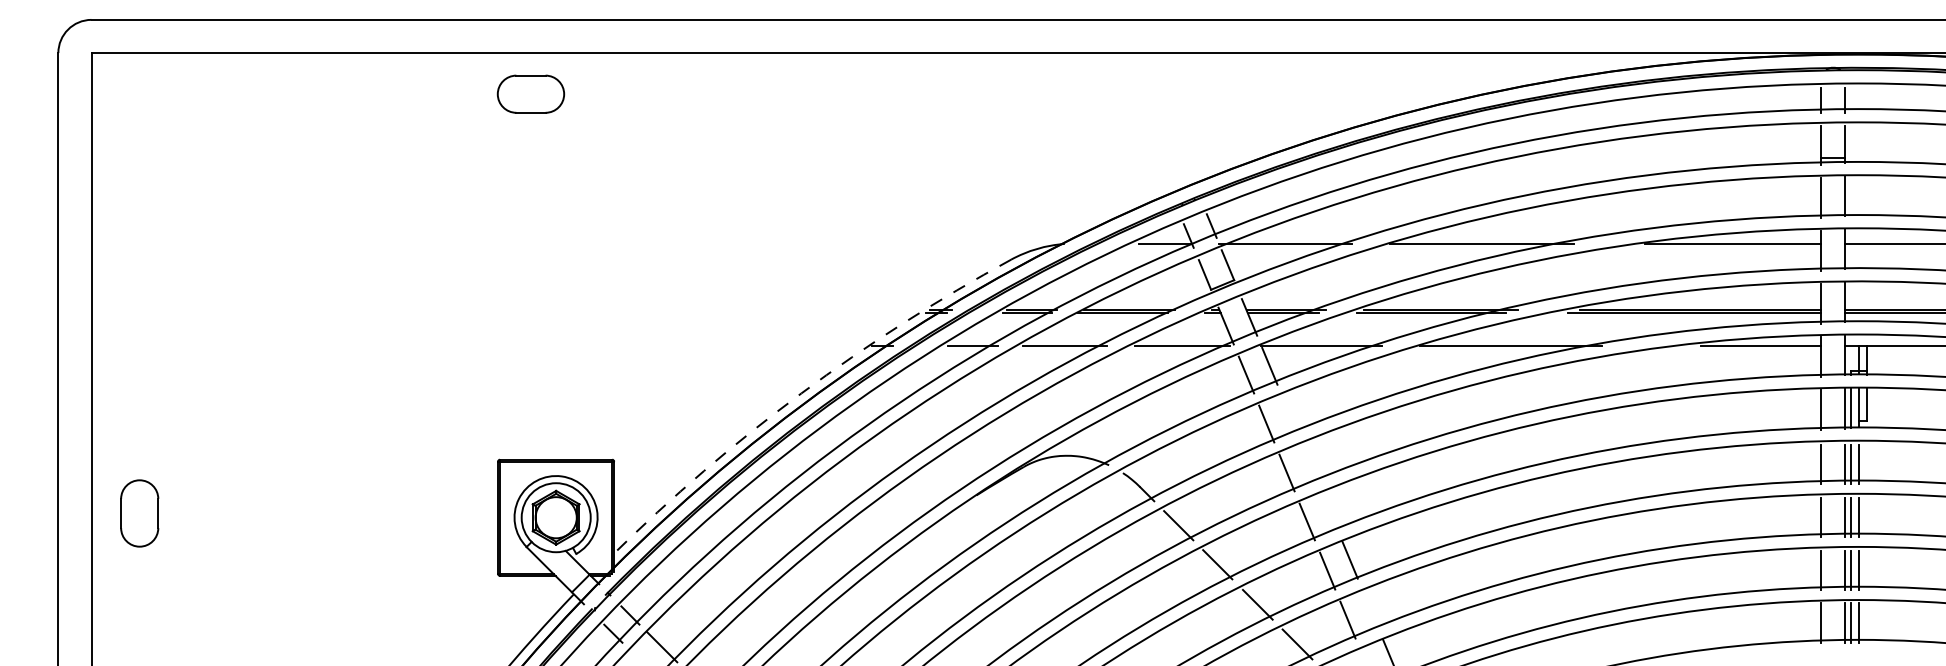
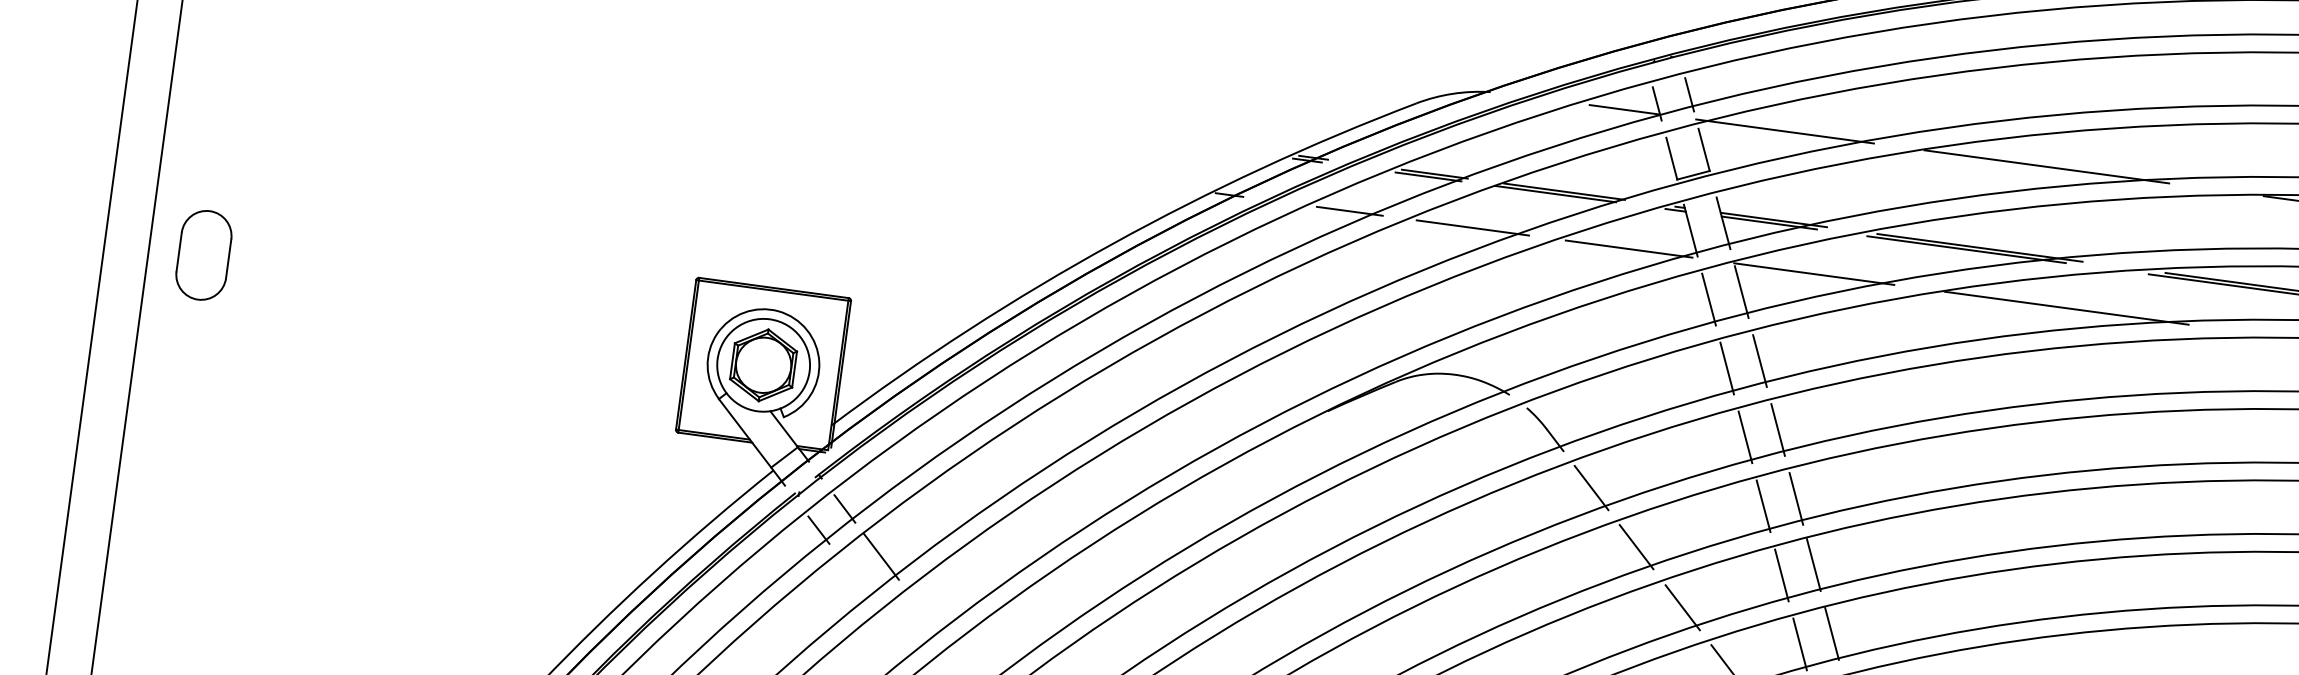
arc: (801, 393) -> (1112, 243), dashed -> solid
line: (1289, 414) -> (1759, 359), added
line: (1309, 463) -> (1777, 428), added
line: (1330, 512) -> (1796, 497), added
part: (139, 513) -> (203, 255), moved
line: (1370, 608) -> (1832, 632), added

